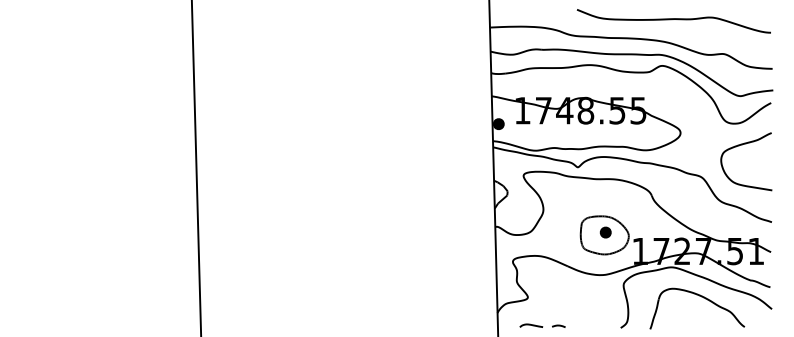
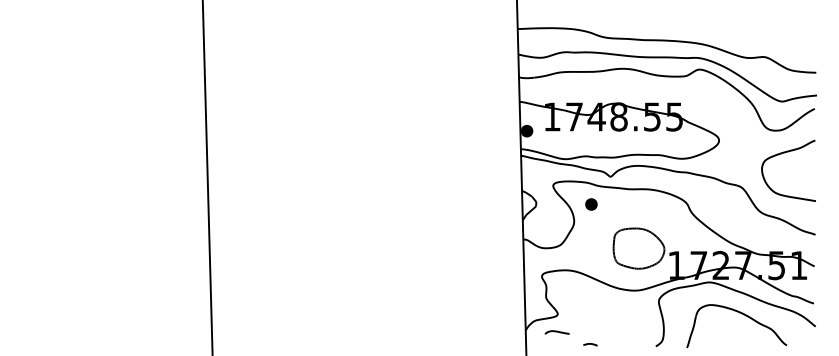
curve: (673, 19) -> (711, 20), removed
part: (605, 232) -> (591, 204), moved
curve: (531, 325) -> (557, 332), moved

